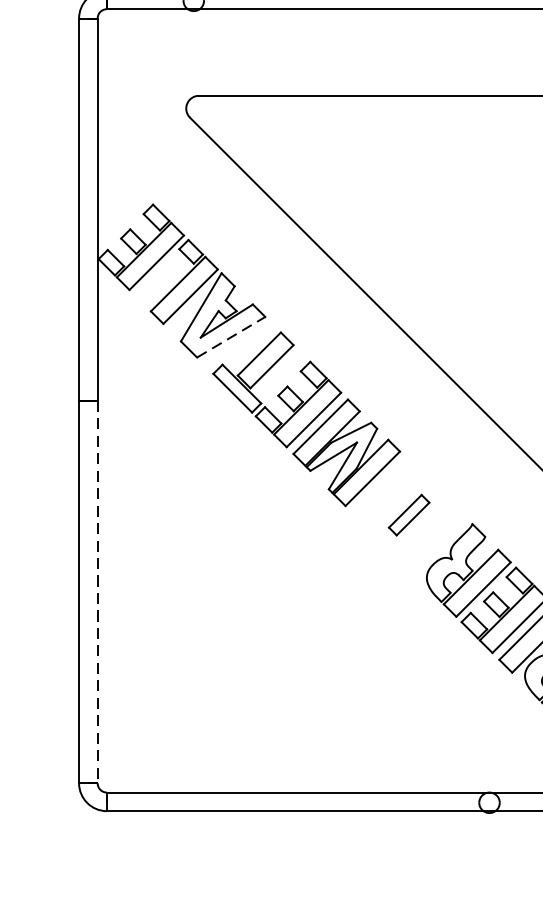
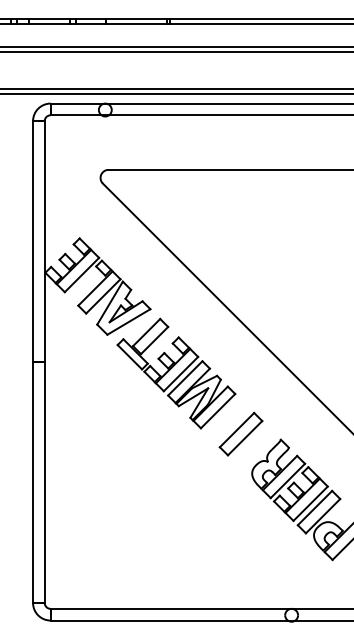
line: (230, 336) -> (128, 321), dashed -> solid
part: (408, 514) -> (240, 433), size x1.67
line: (97, 593) -> (44, 483), dashed -> solid

